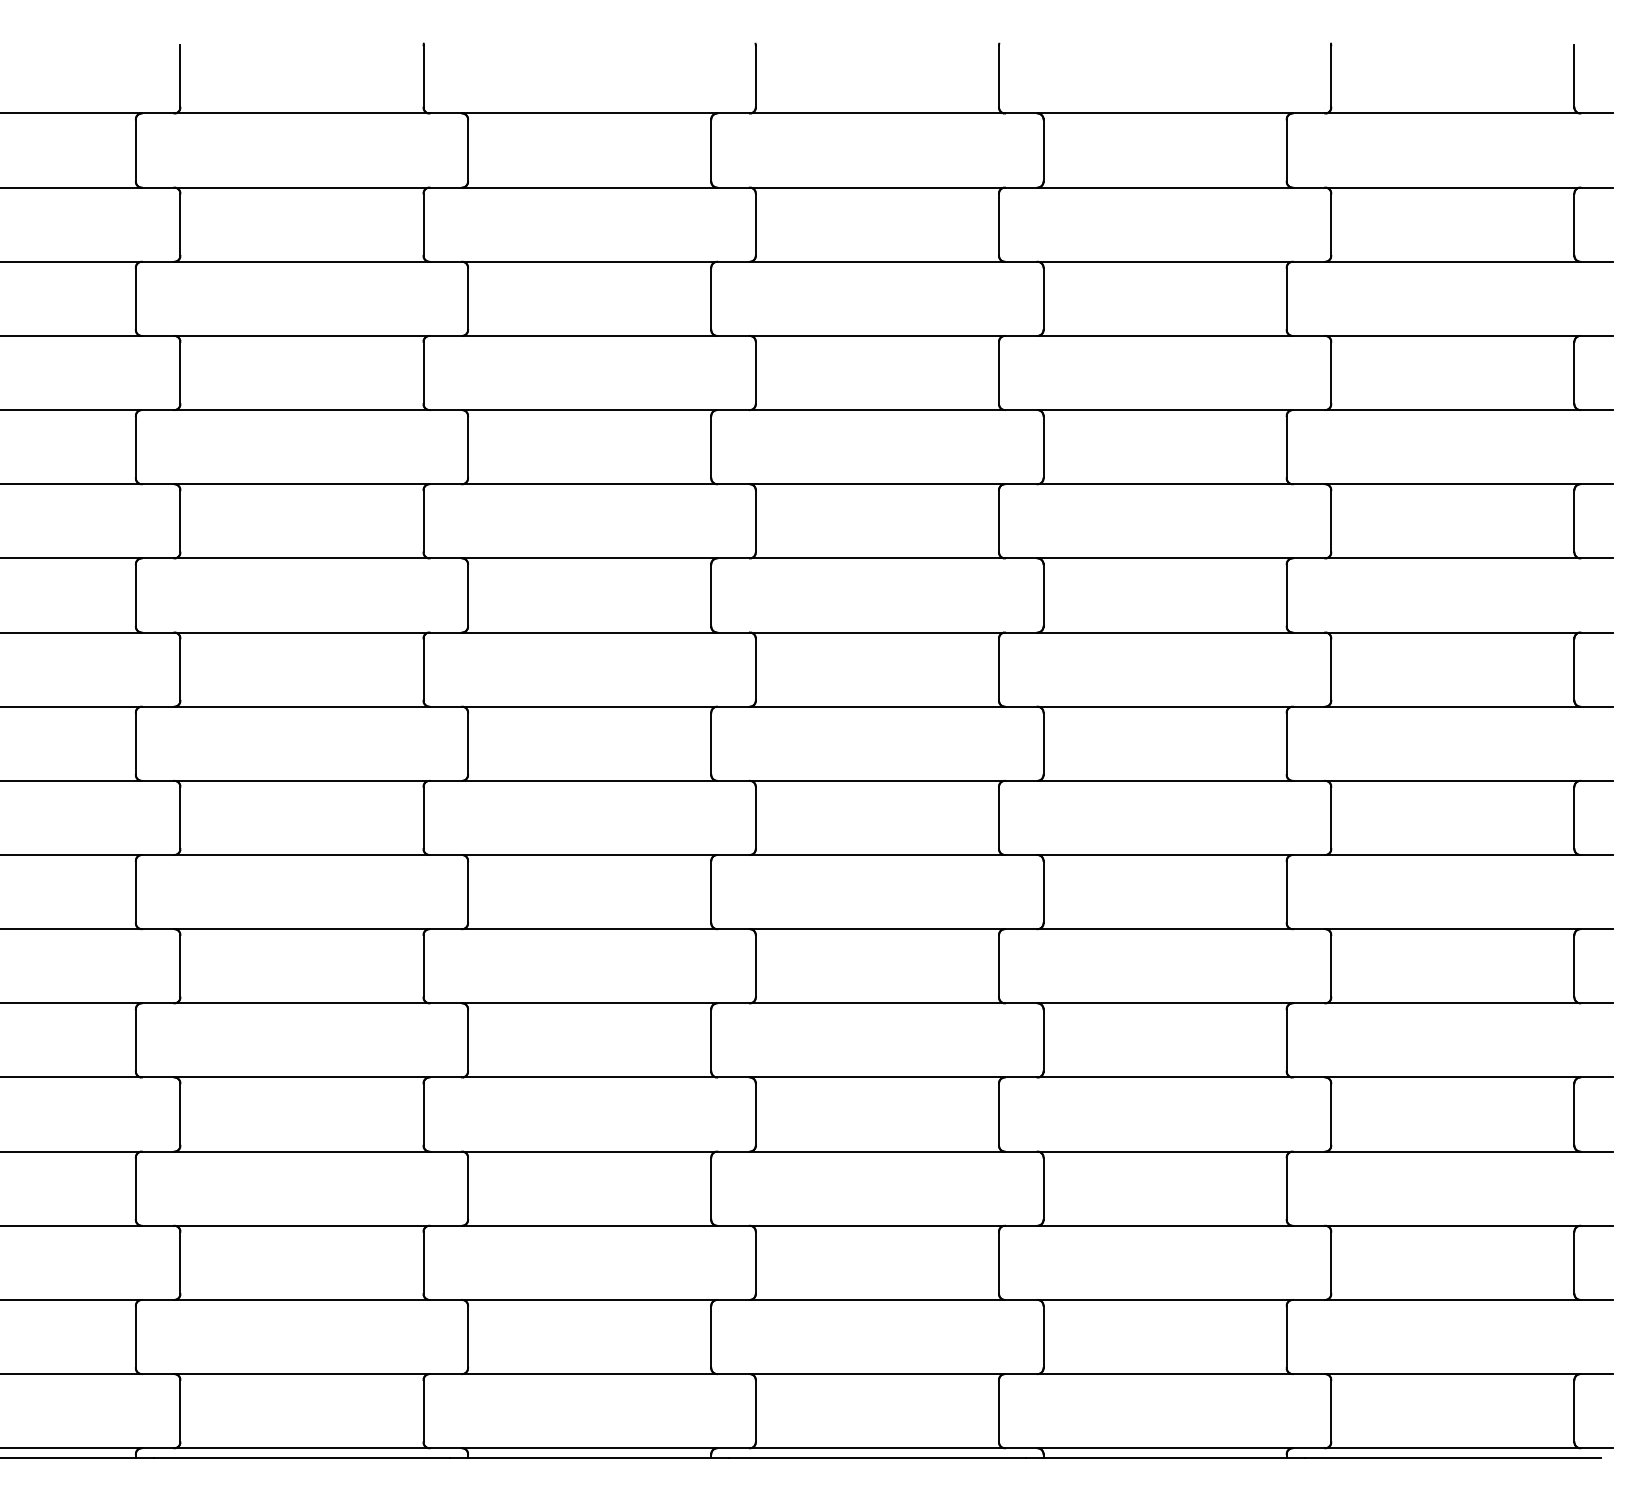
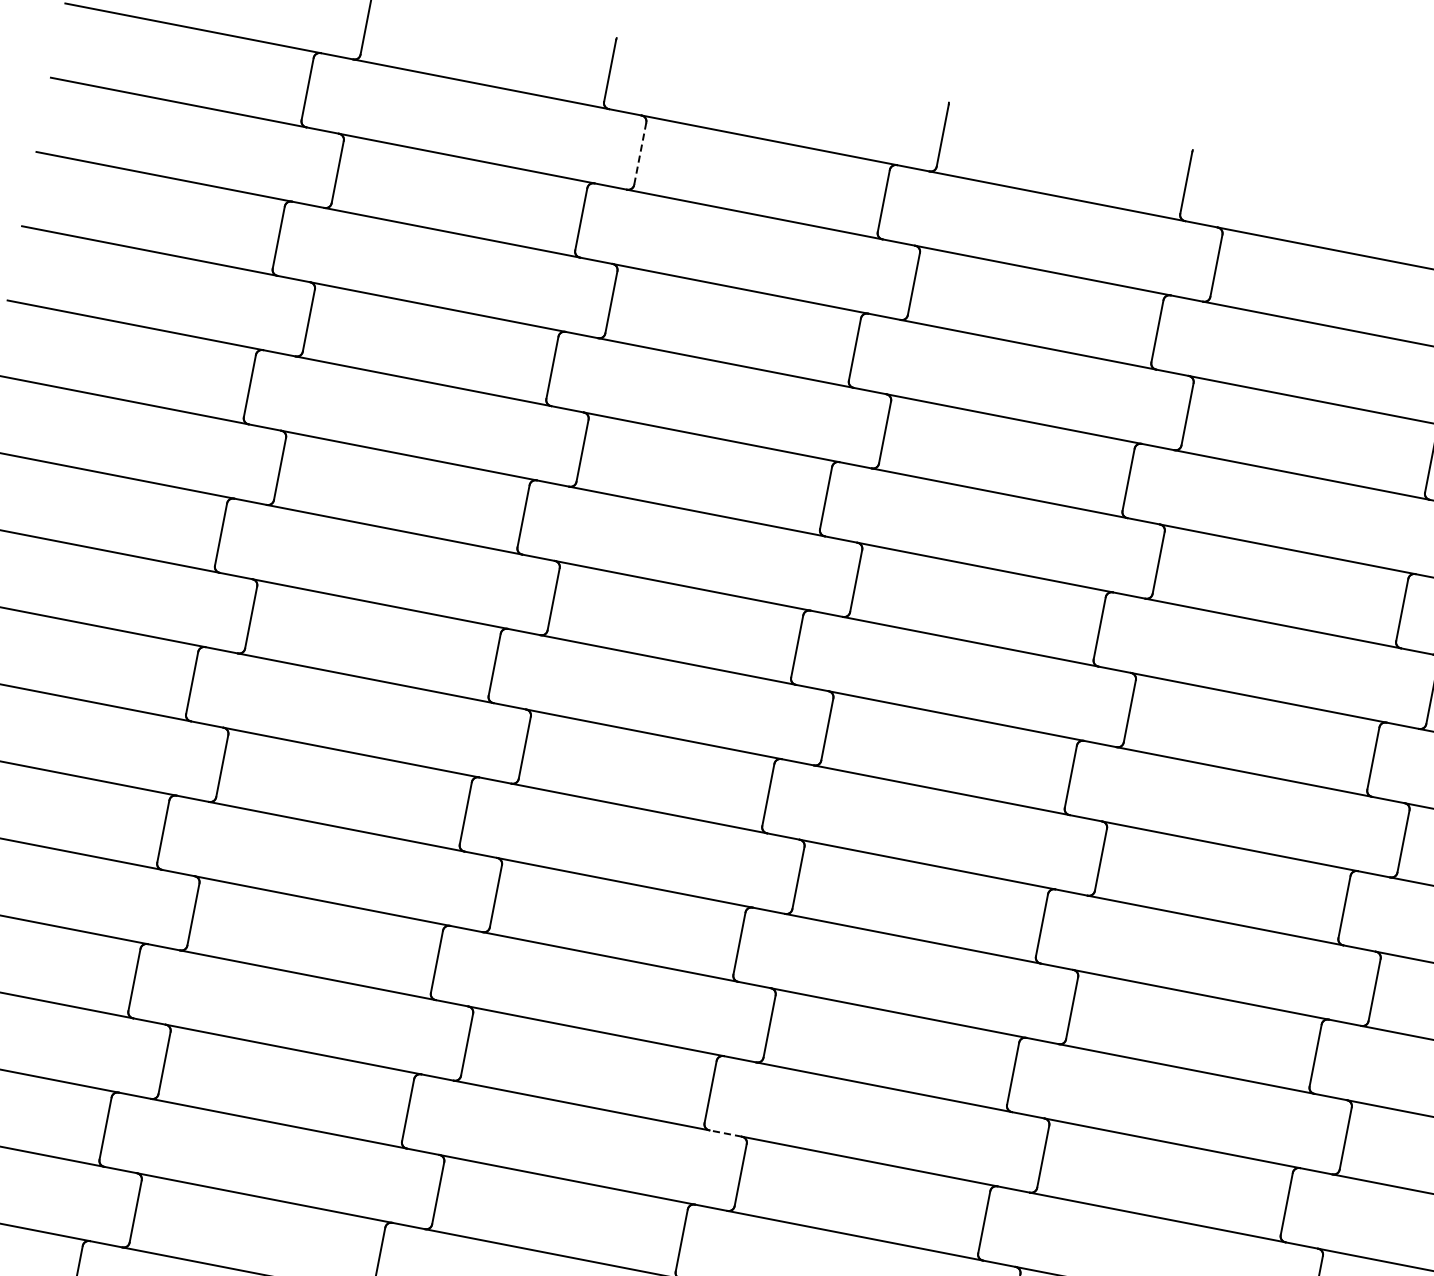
line: (468, 151) -> (640, 154), solid -> dashed
line: (733, 1077) -> (725, 1133), solid -> dashed

